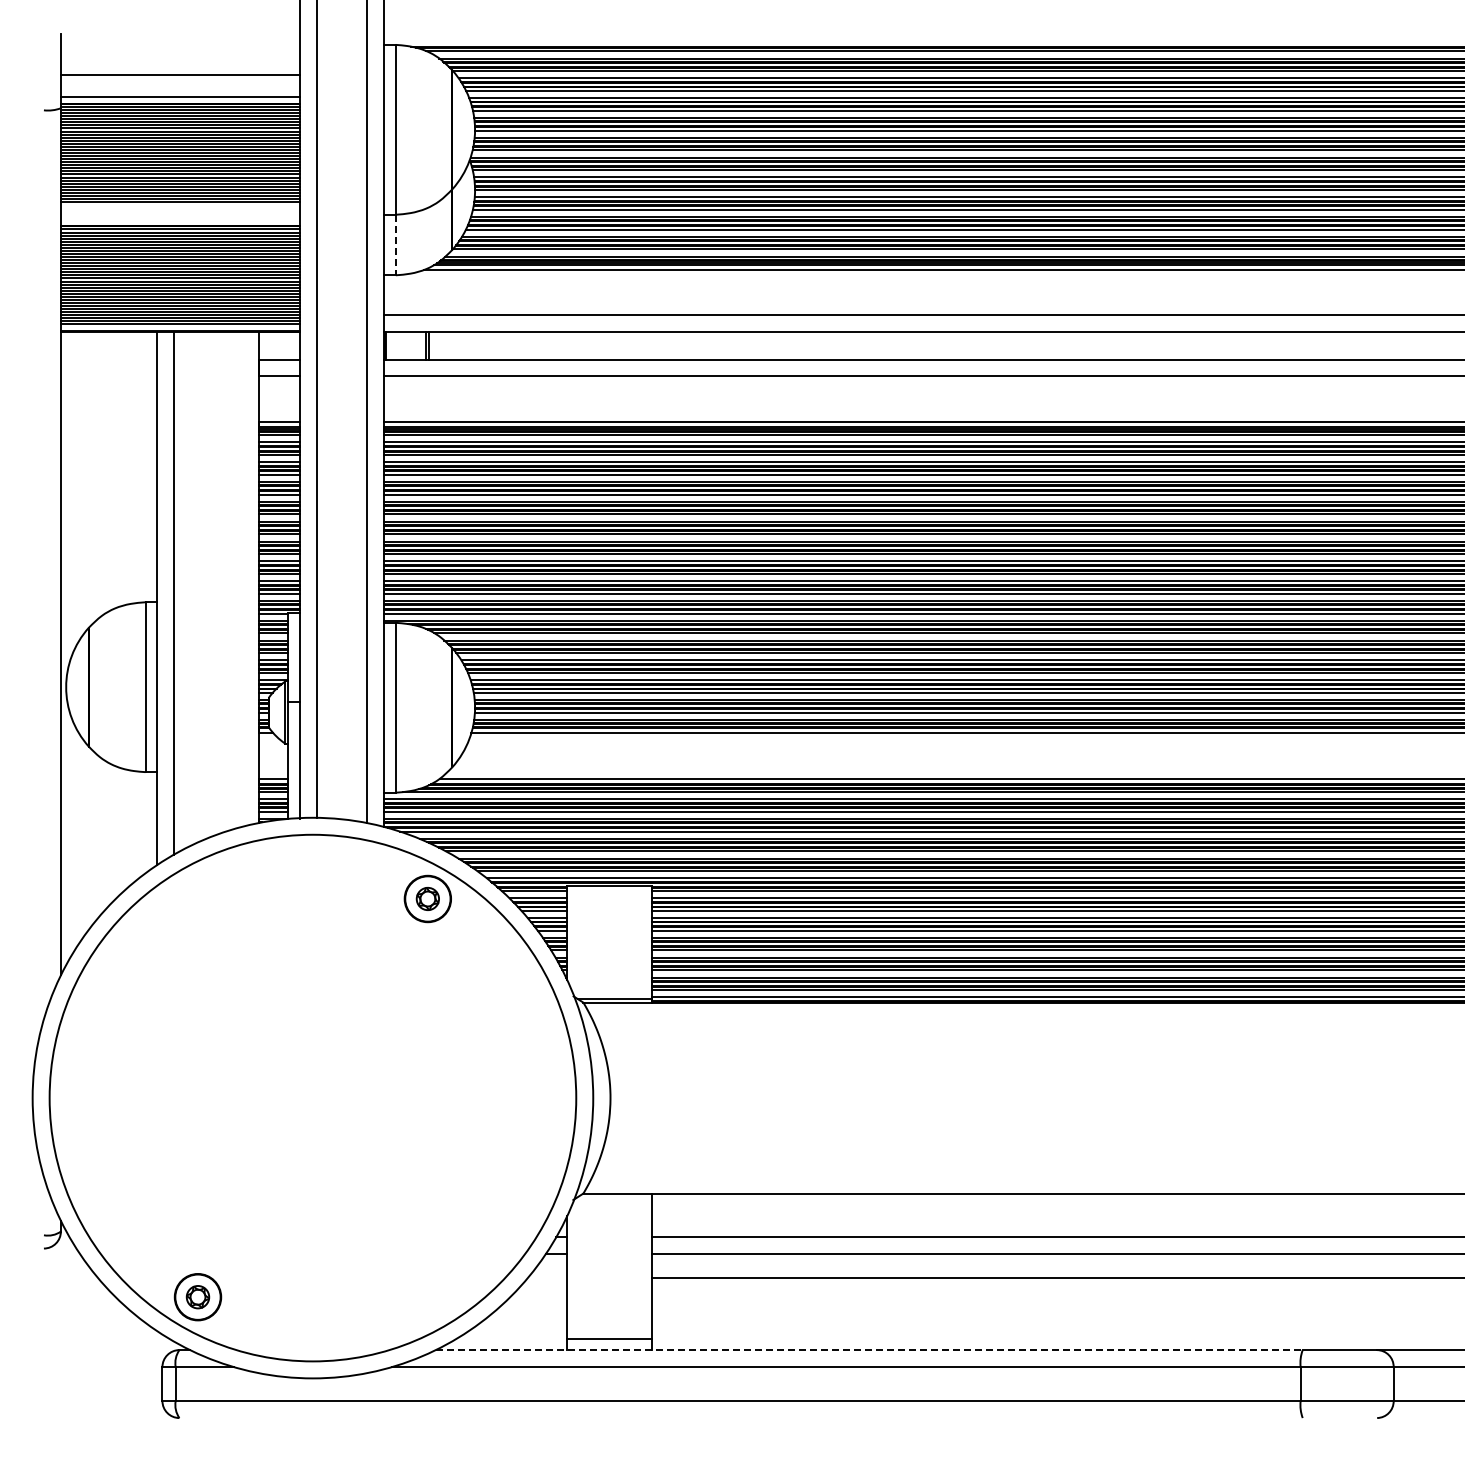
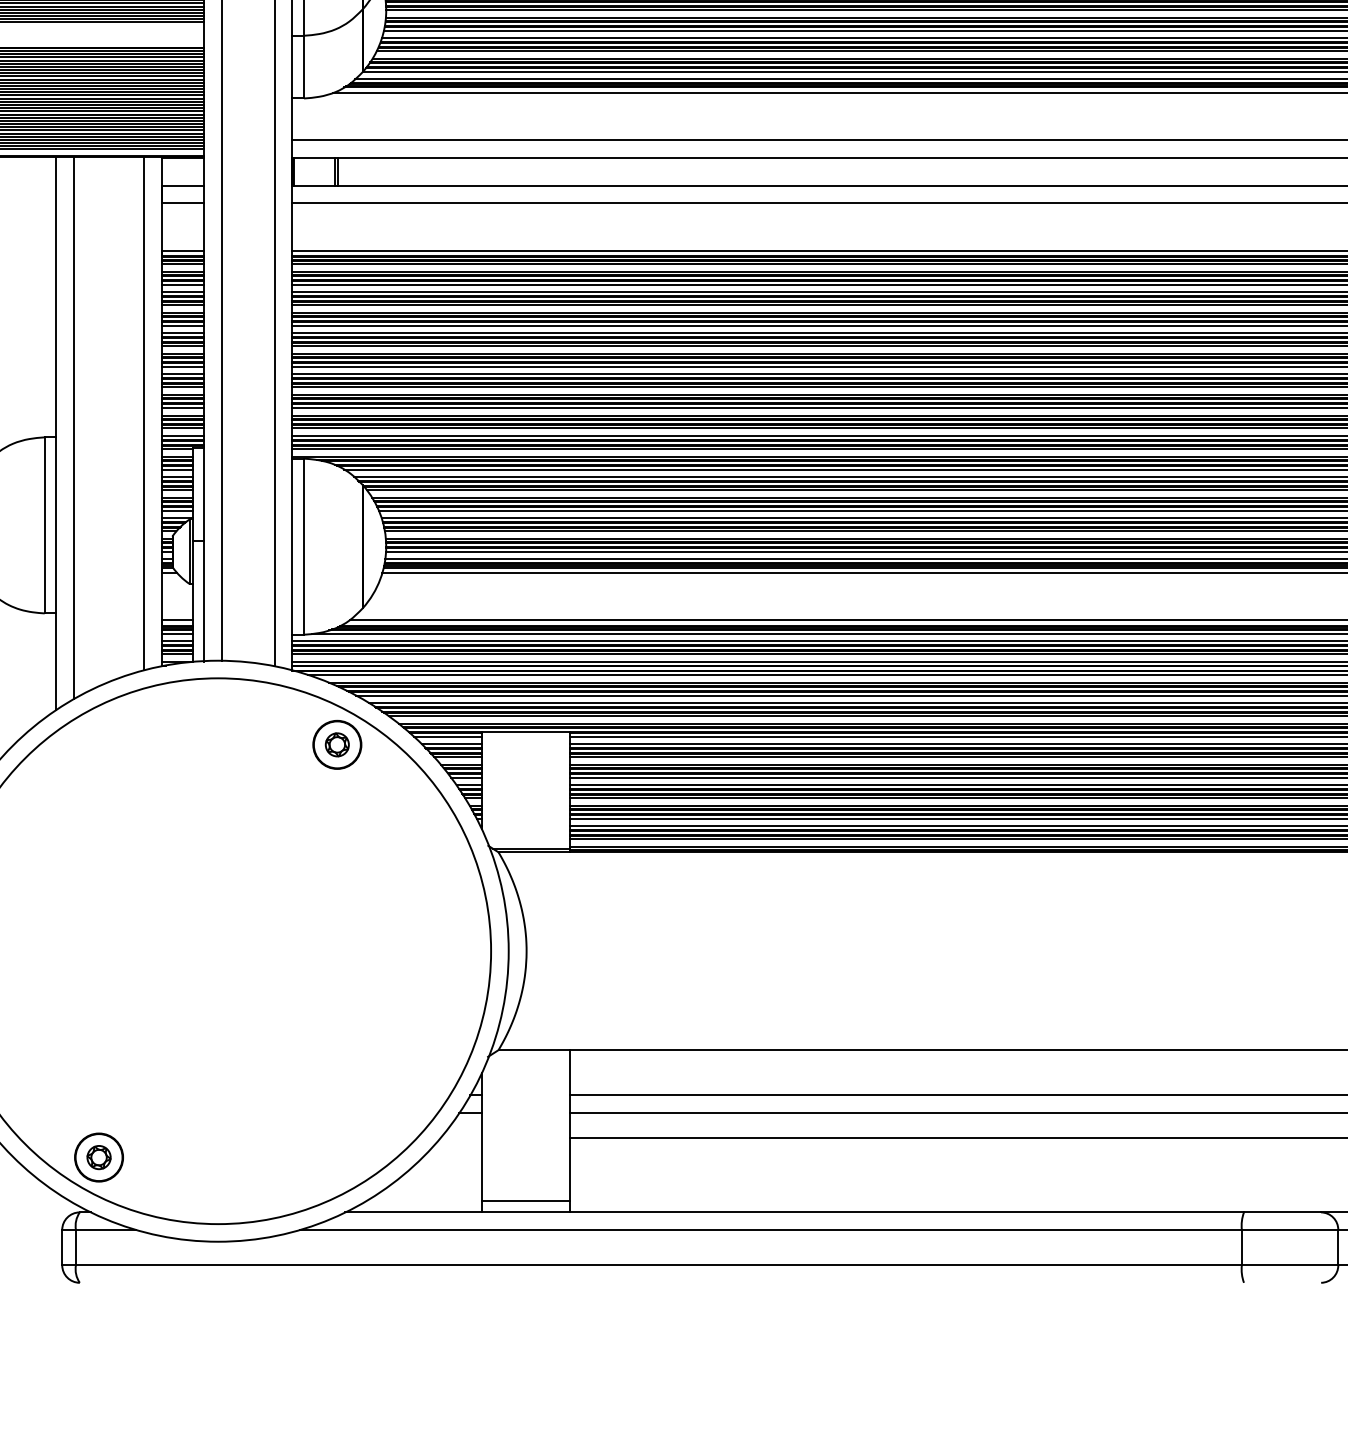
line: (395, 245) -> (303, 67), dashed -> solid
line: (241, 579) -> (144, 413), added
line: (869, 1350) -> (795, 1212), dashed -> solid

